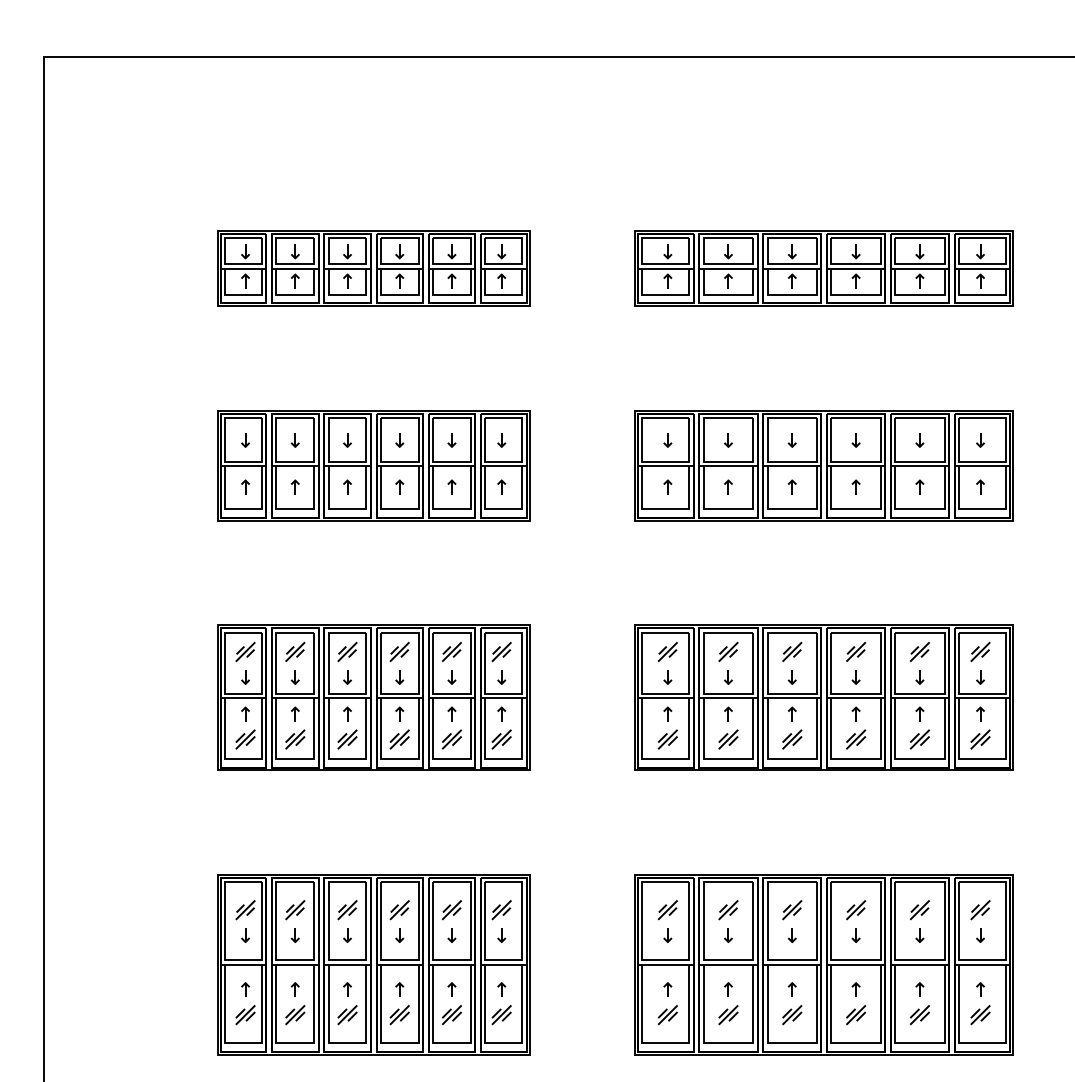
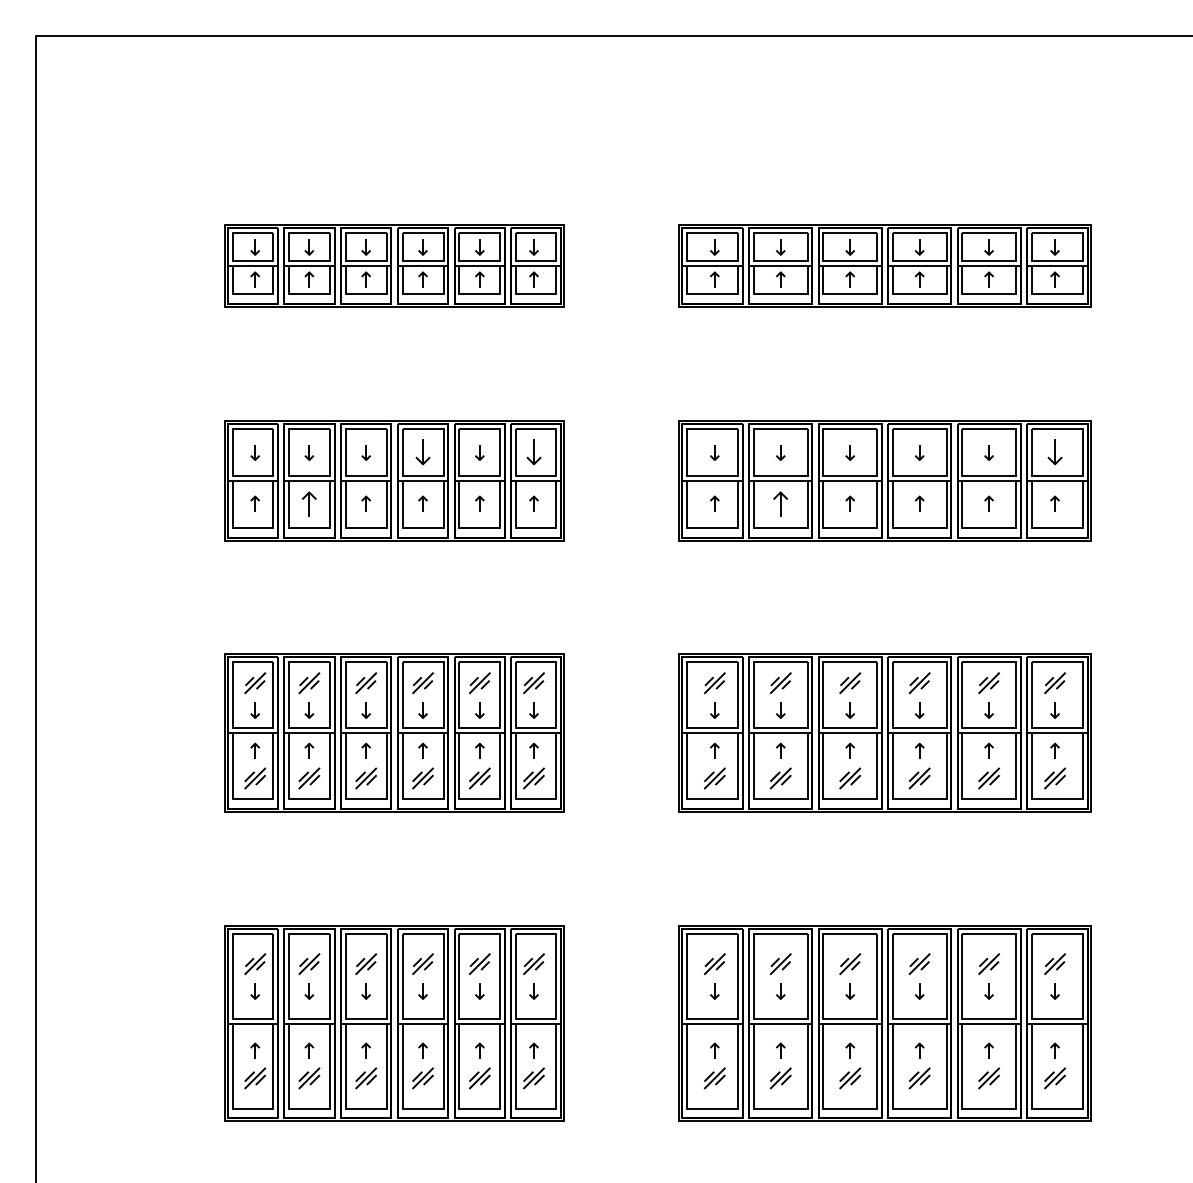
part: (399, 439) -> (422, 452), size x1.6
part: (501, 439) -> (533, 452), size x1.6
part: (980, 439) -> (1054, 452), size x1.6
part: (295, 486) -> (309, 503), size x1.6
part: (728, 486) -> (780, 503), size x1.6

